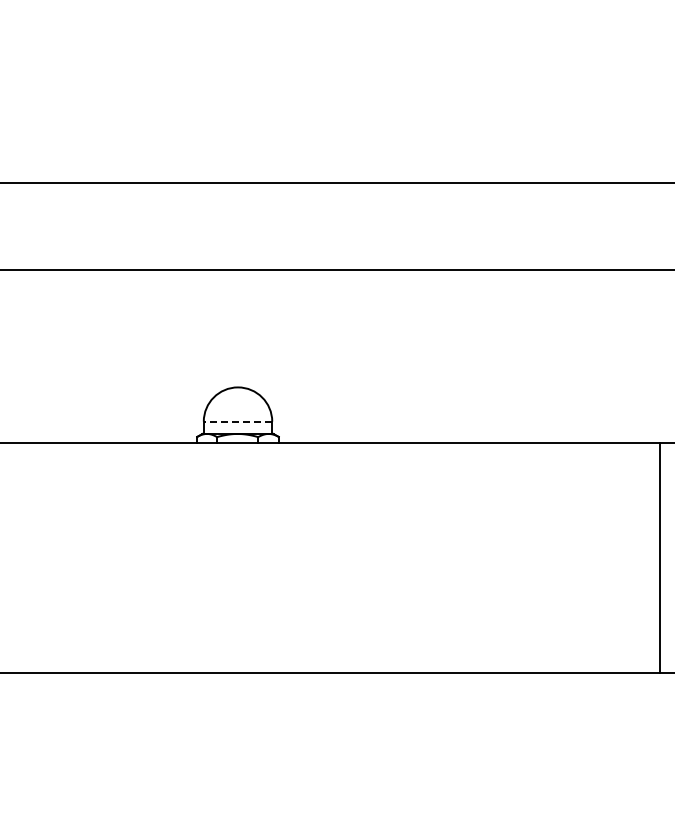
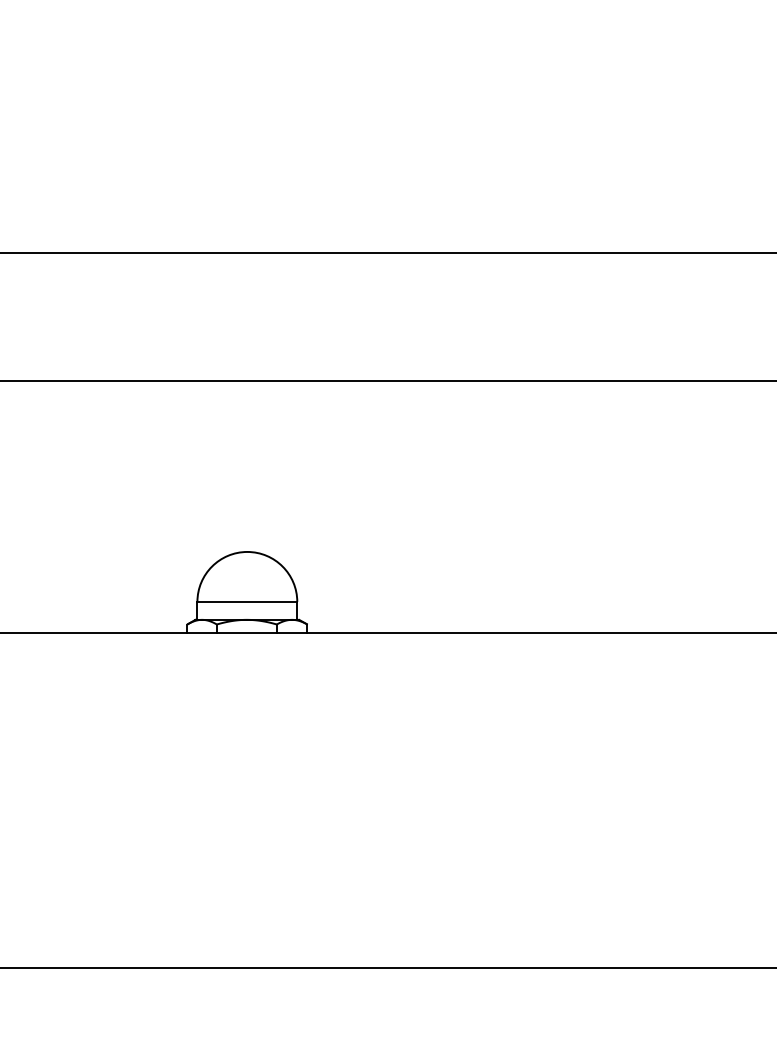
line: (237, 421) -> (246, 601), dashed -> solid

